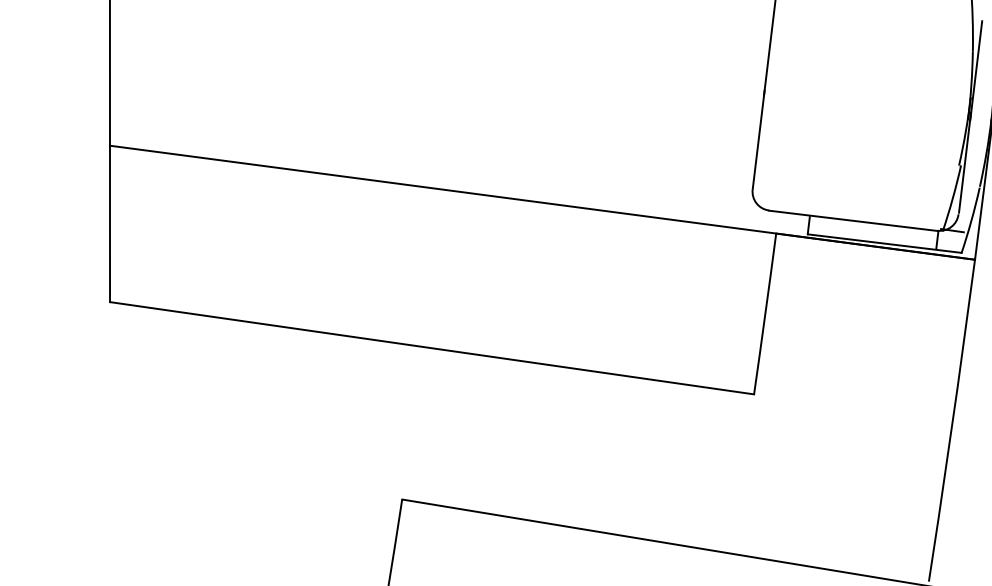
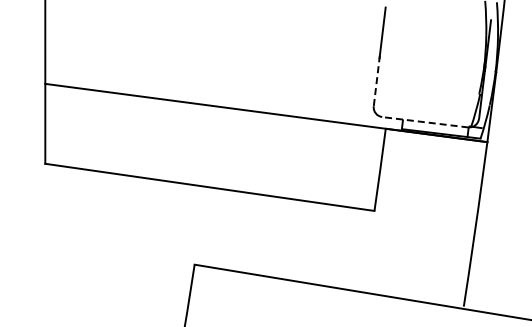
line: (758, 139) -> (376, 80), solid -> dashed
line: (851, 221) -> (424, 122), solid -> dashed

